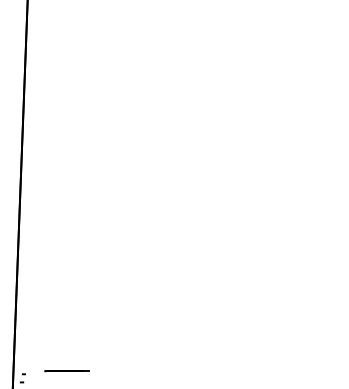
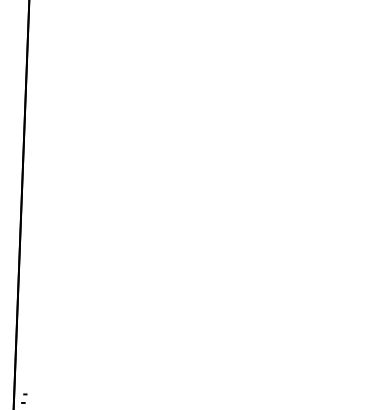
line: (66, 371) -> (70, 391), removed

